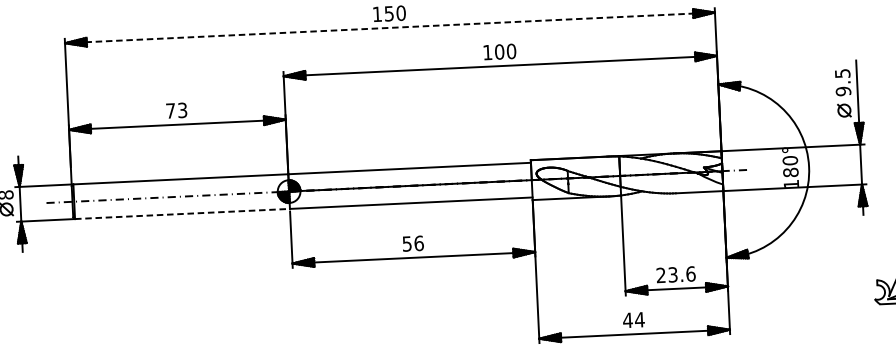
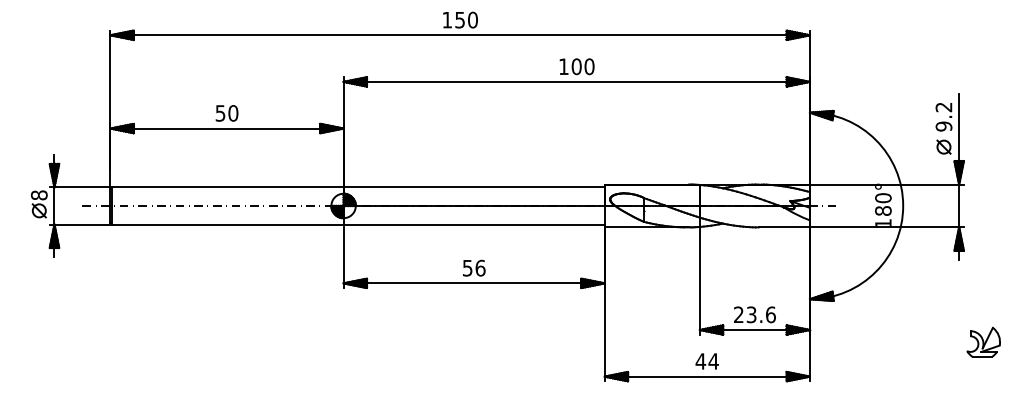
line: (390, 28) -> (460, 35), dashed -> solid
text: (842, 73) -> (943, 107), 9.5 -> 9.2
text: (176, 110) -> (226, 113), 73 -> 50
line: (182, 213) -> (227, 224), dashed -> solid

